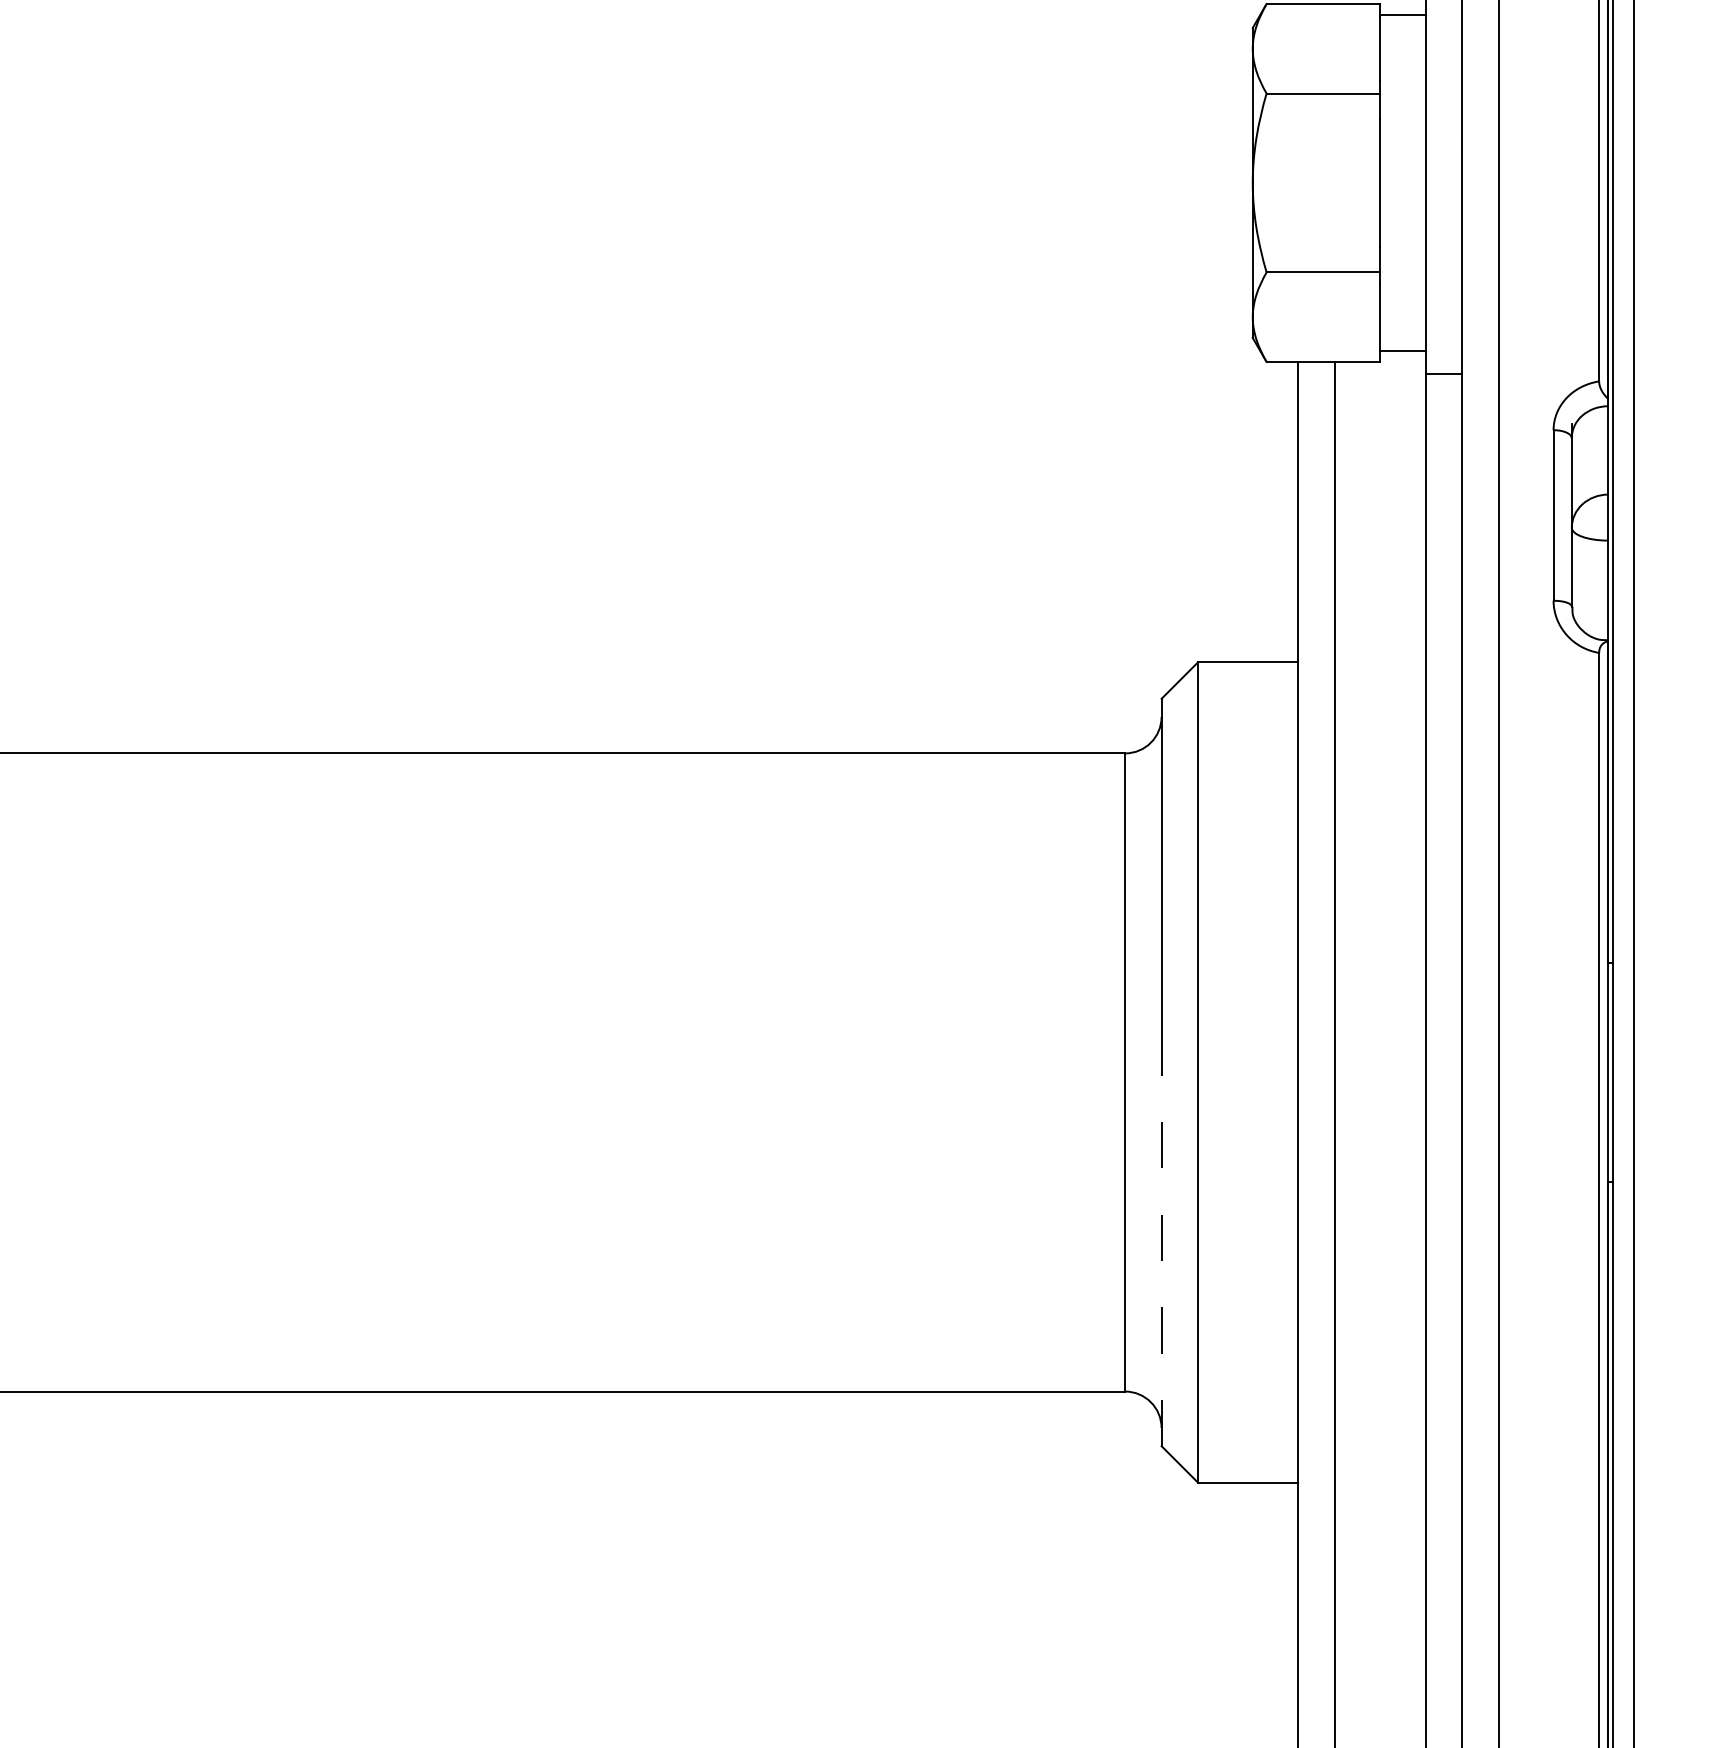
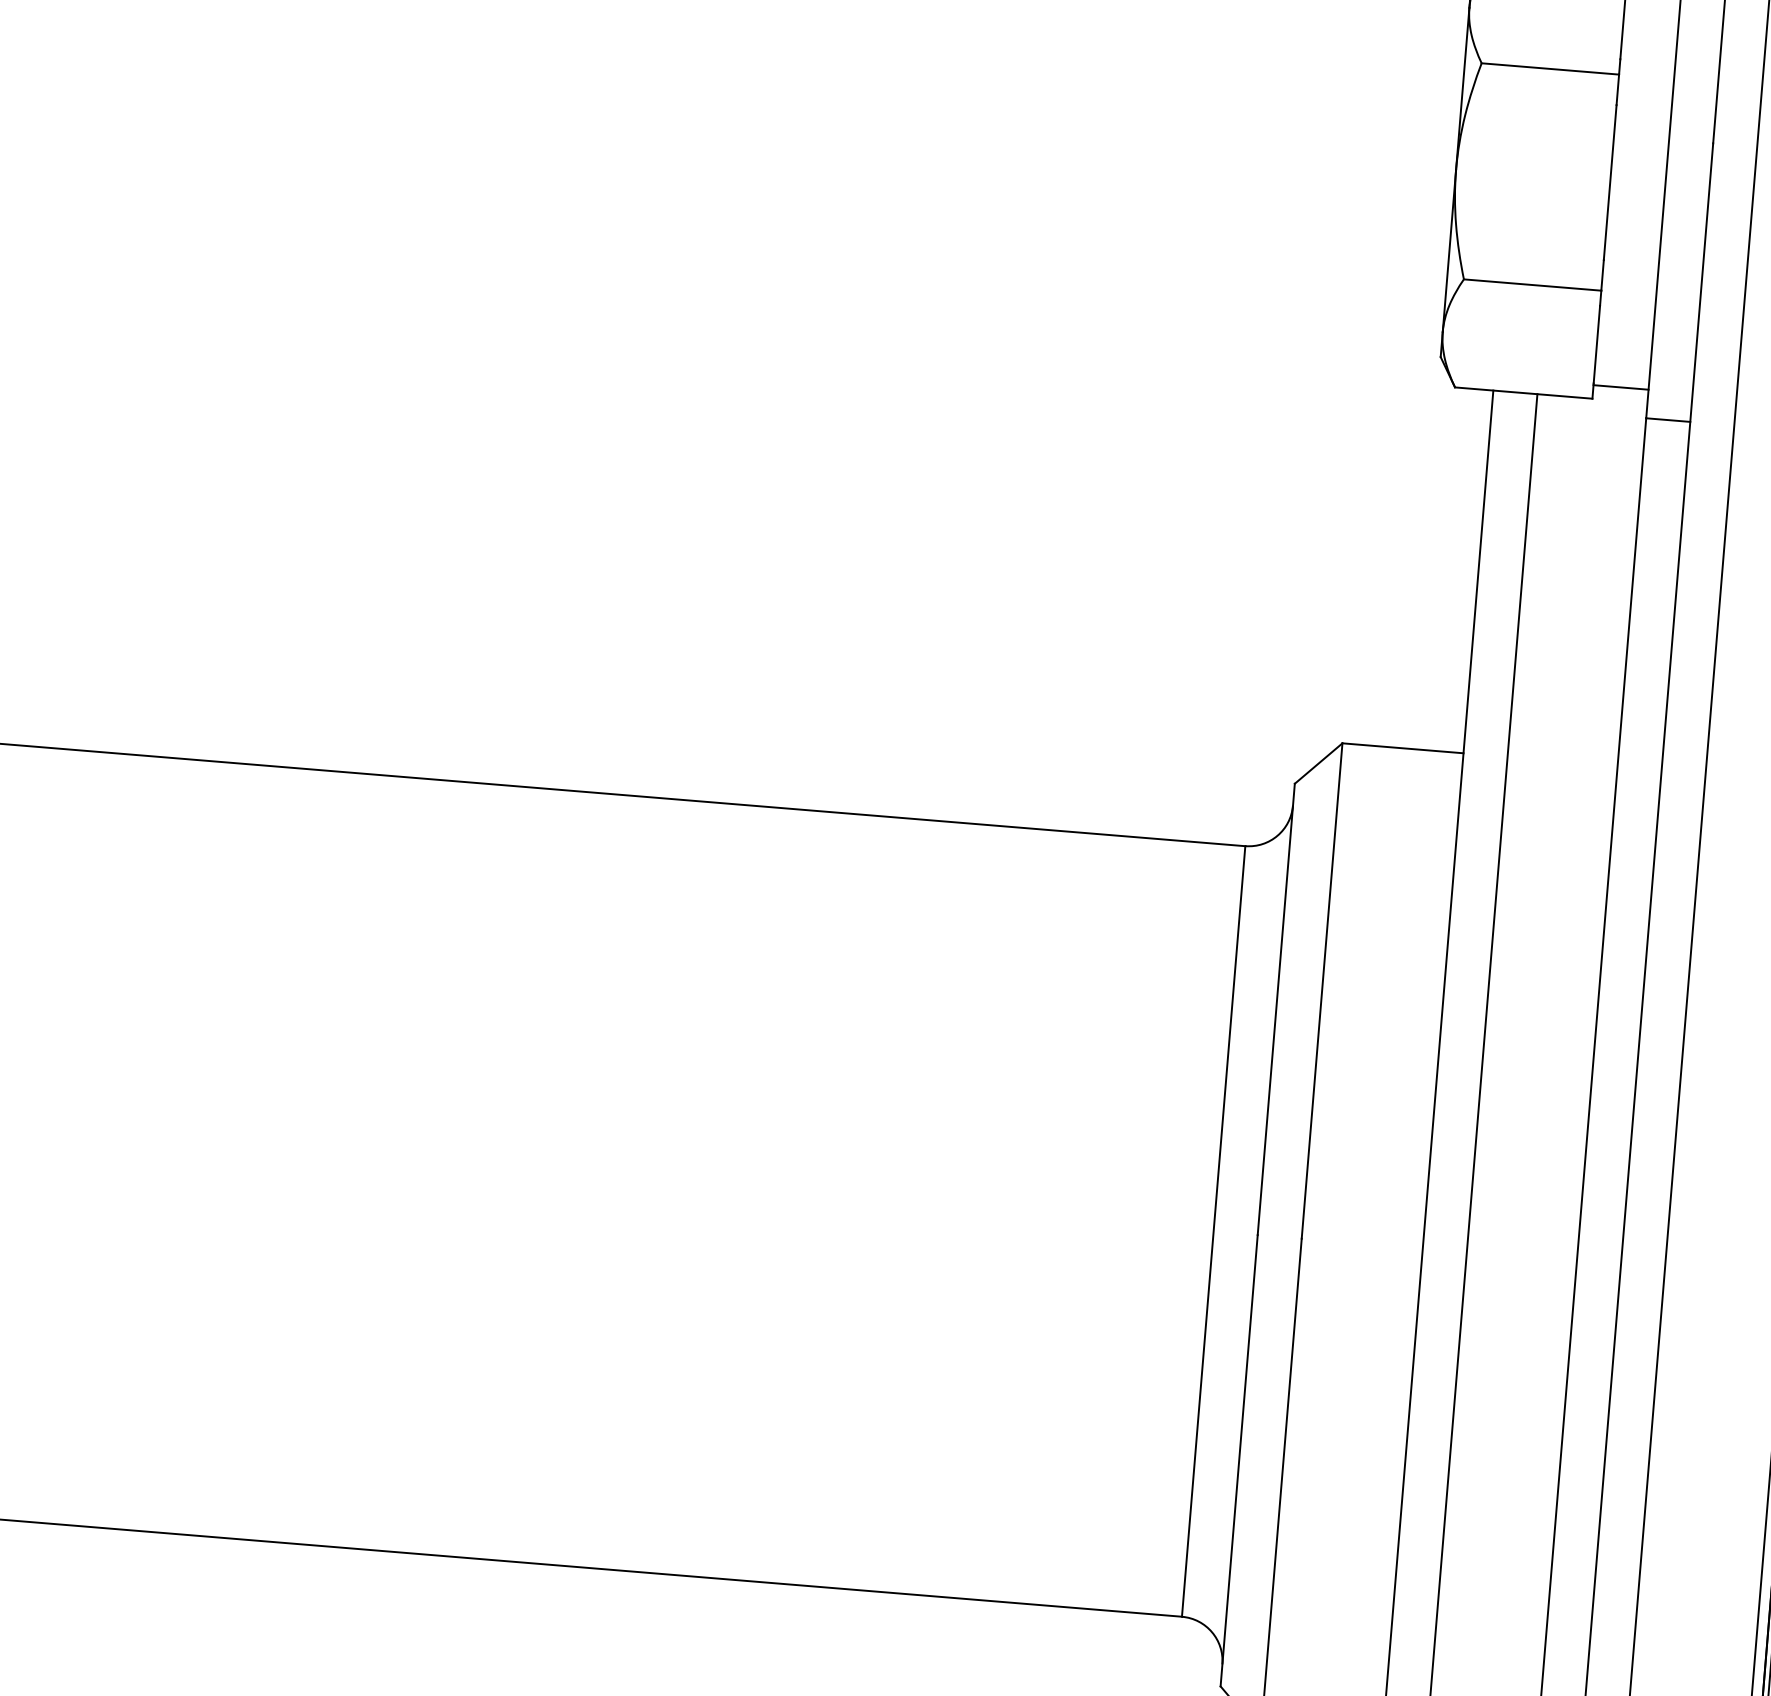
line: (1161, 1259) -> (1238, 1460), dashed -> solid

